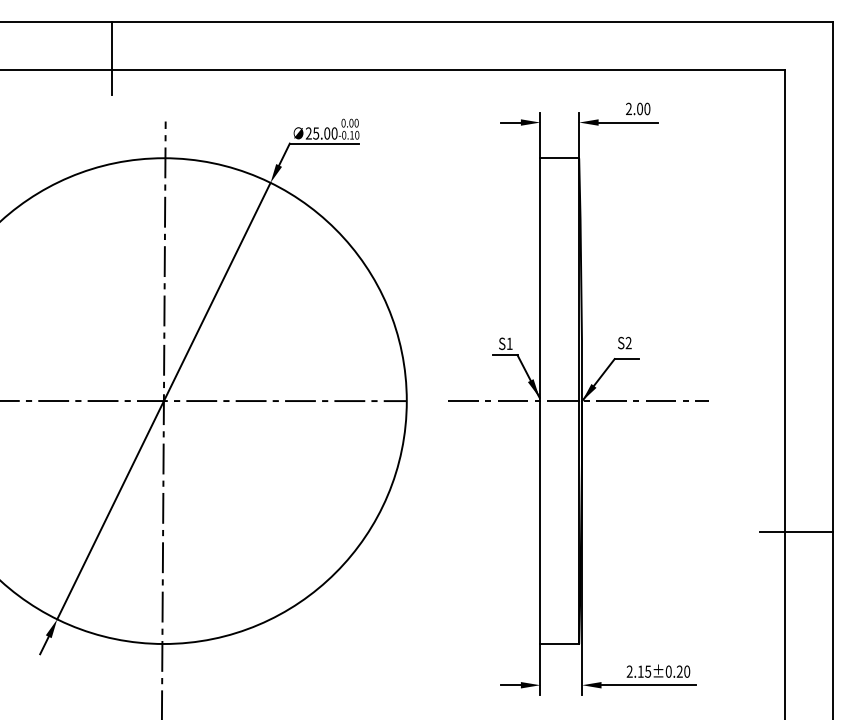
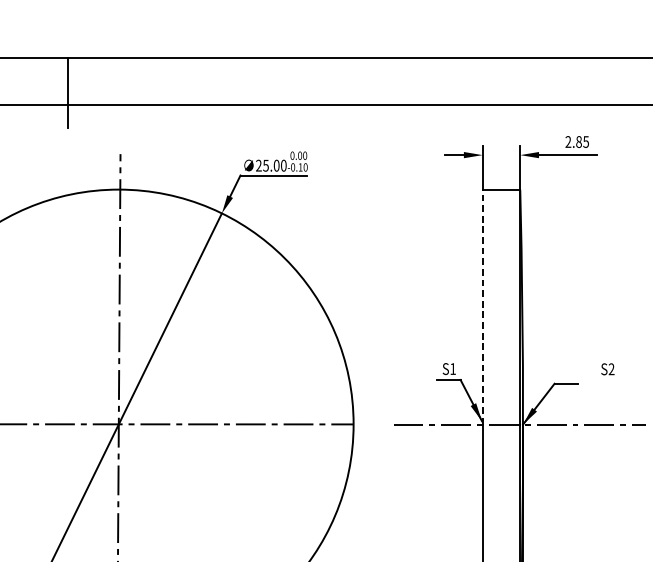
text: (643, 108) -> (582, 141), 2.00 -> 2.85
line: (540, 279) -> (482, 306), solid -> dashed
text: (624, 342) -> (607, 368), moved

